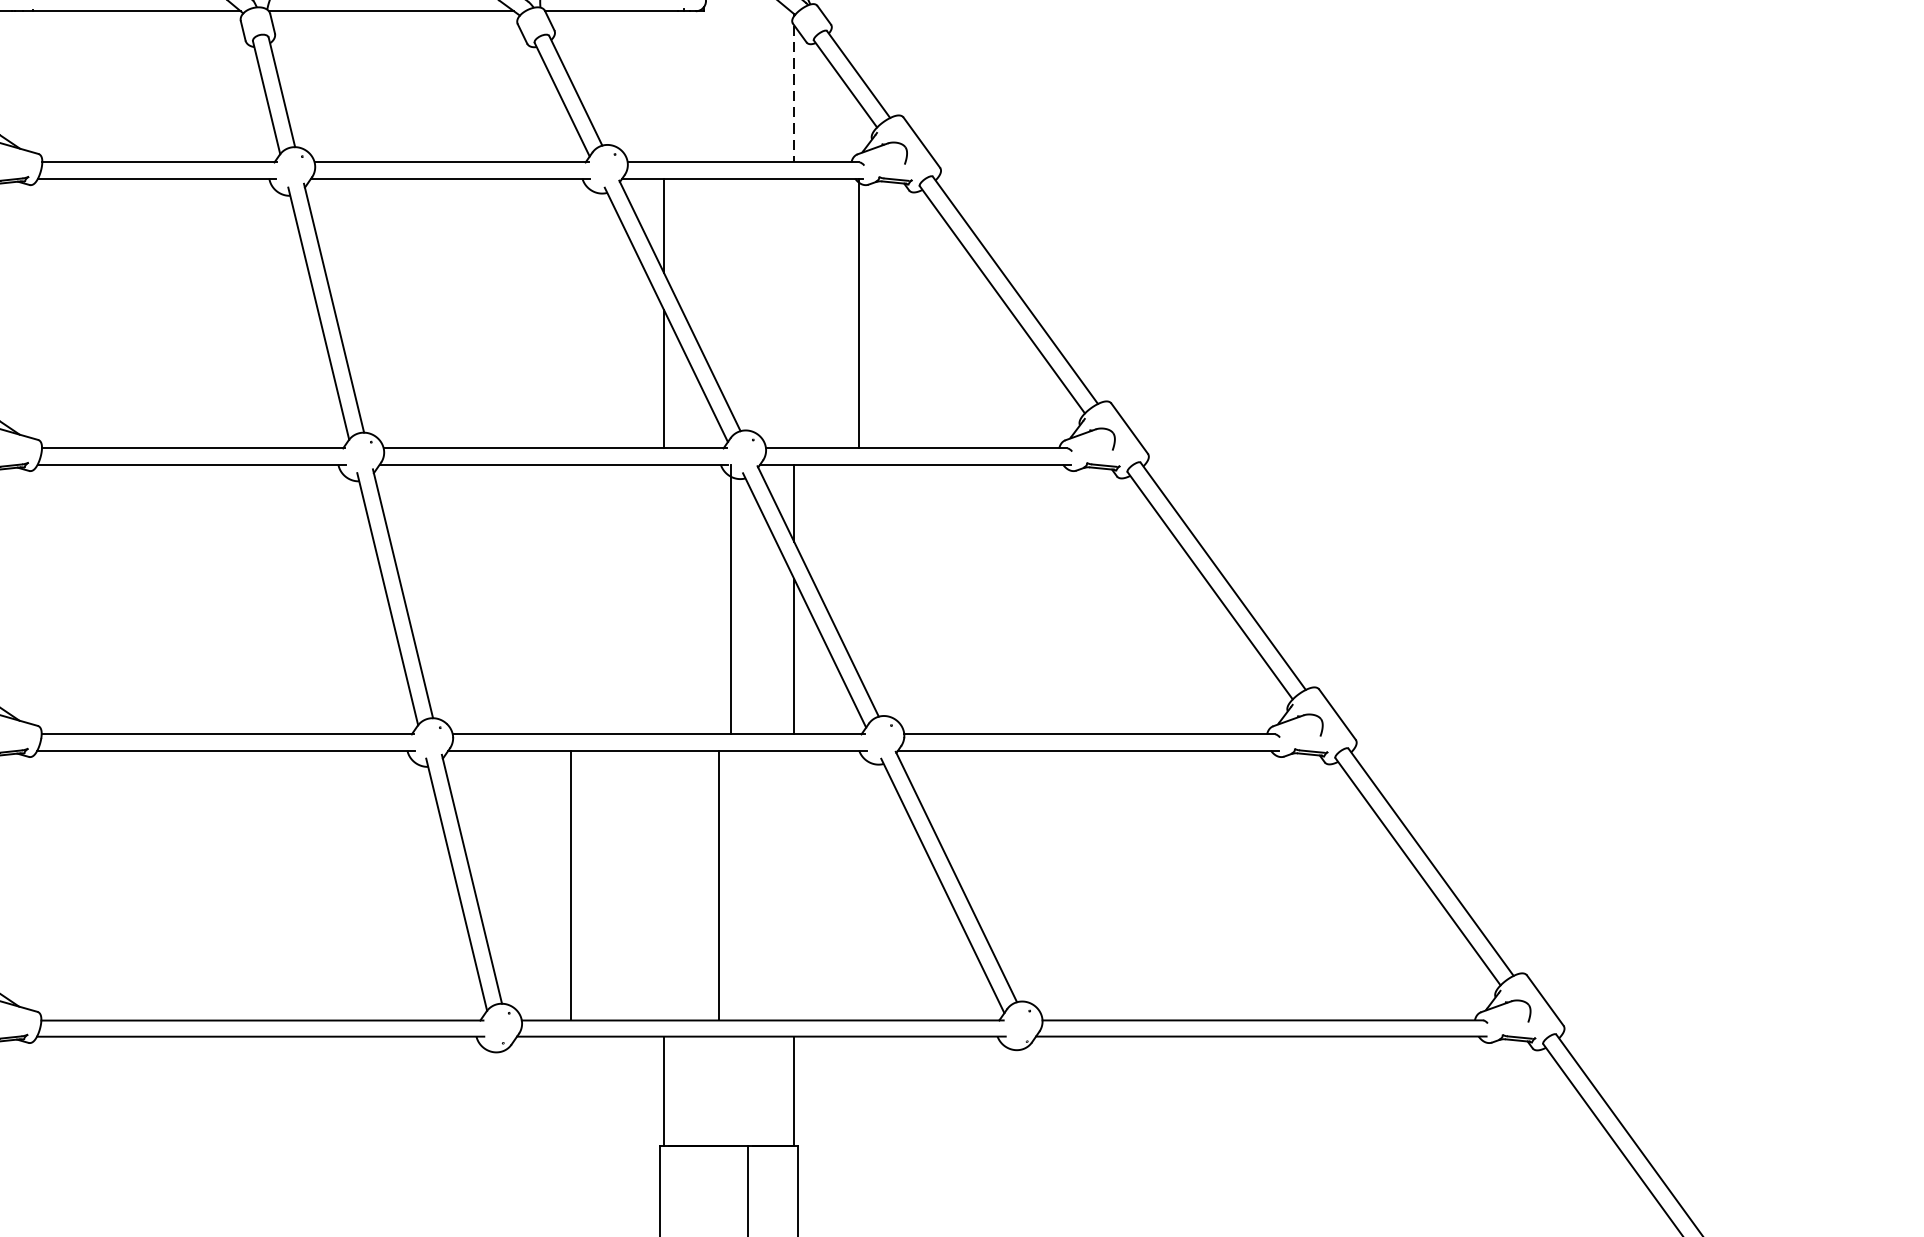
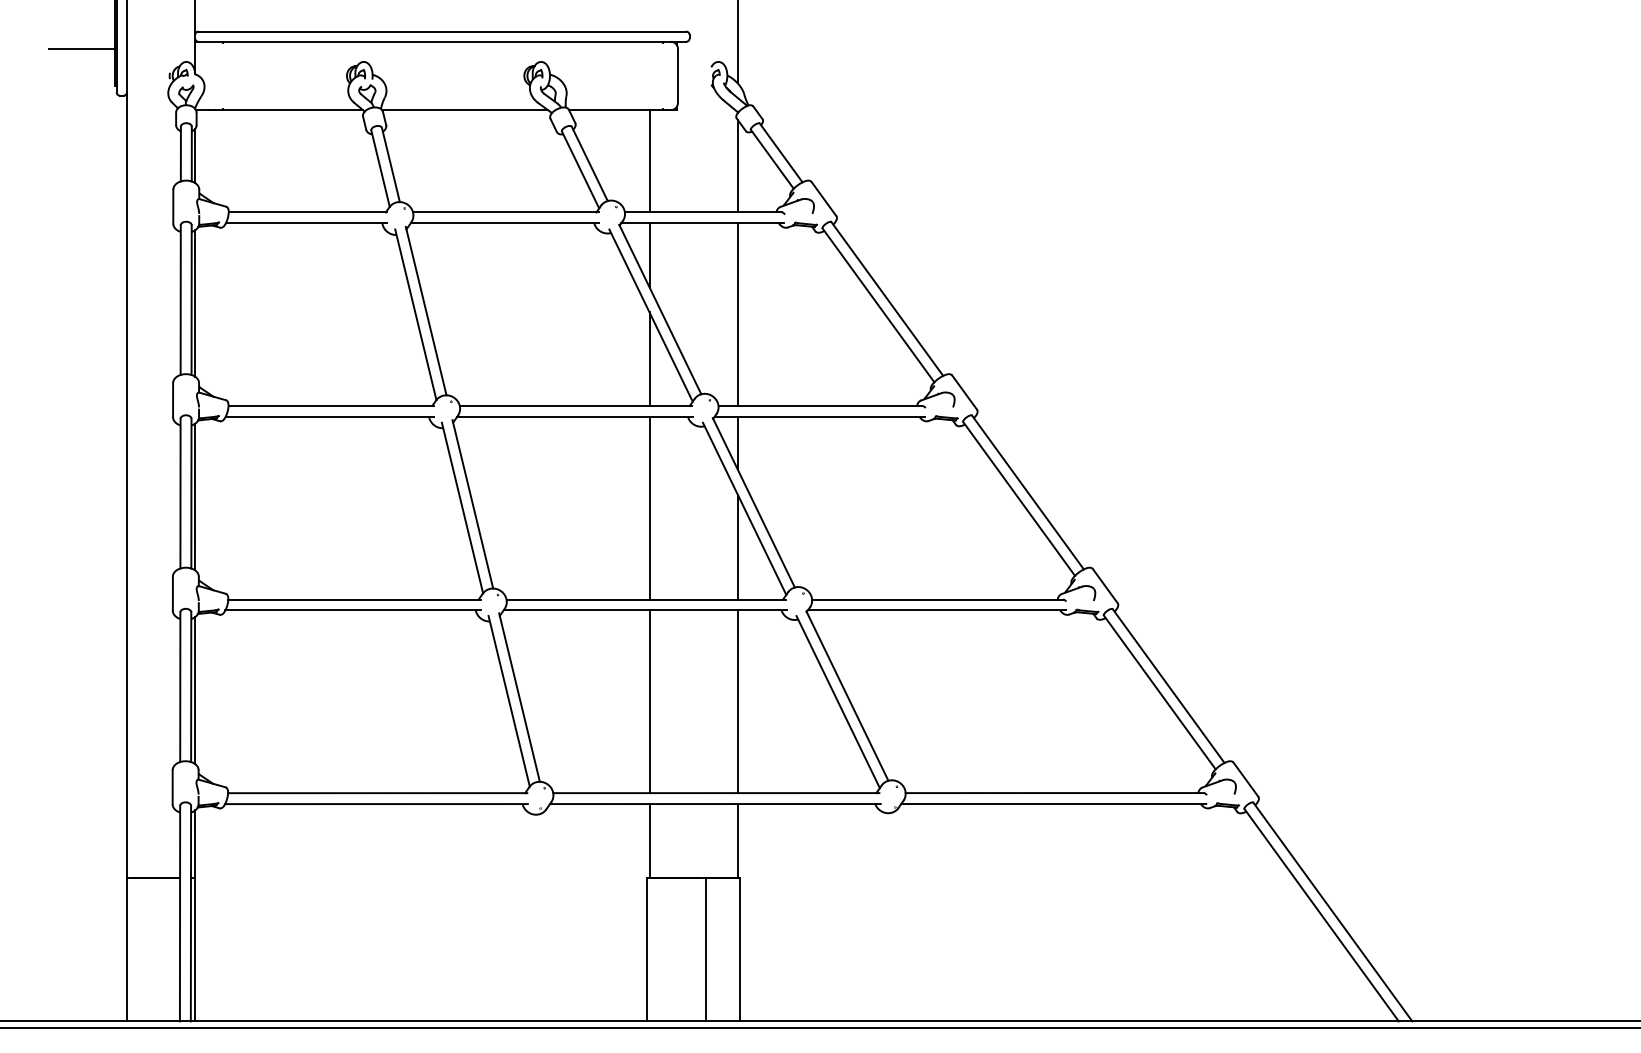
line: (664, 87) -> (649, 161), added
line: (794, 94) -> (737, 166), dashed -> solid
line: (859, 313) -> (737, 314), moved
line: (730, 598) -> (649, 507), moved
line: (570, 885) -> (649, 701), moved
line: (718, 885) -> (737, 701), moved

